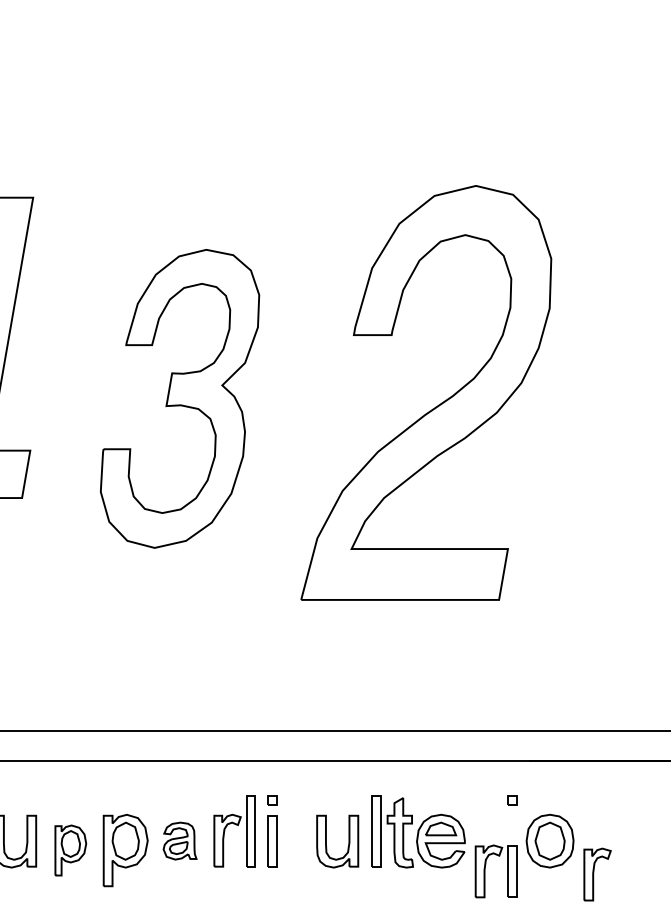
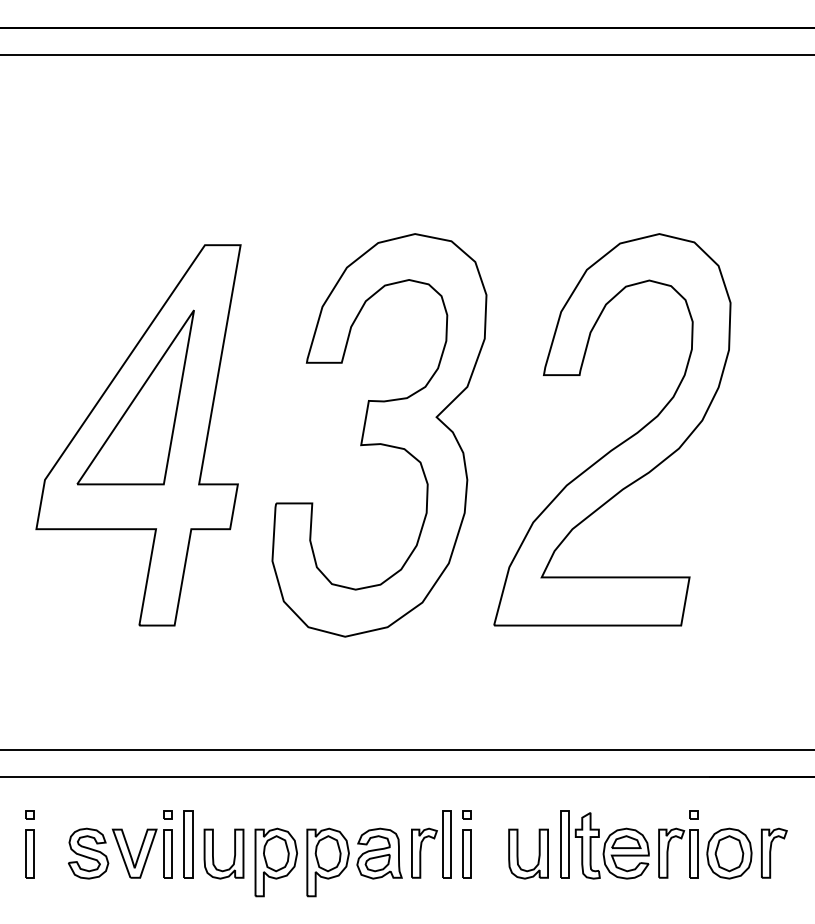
part: (180, 398) -> (379, 435), size x1.43
part: (180, 840) -> (379, 853), size x1.43
part: (70, 850) -> (275, 862), size x1.43
part: (485, 870) -> (668, 852), moved
part: (597, 873) -> (774, 852), moved

